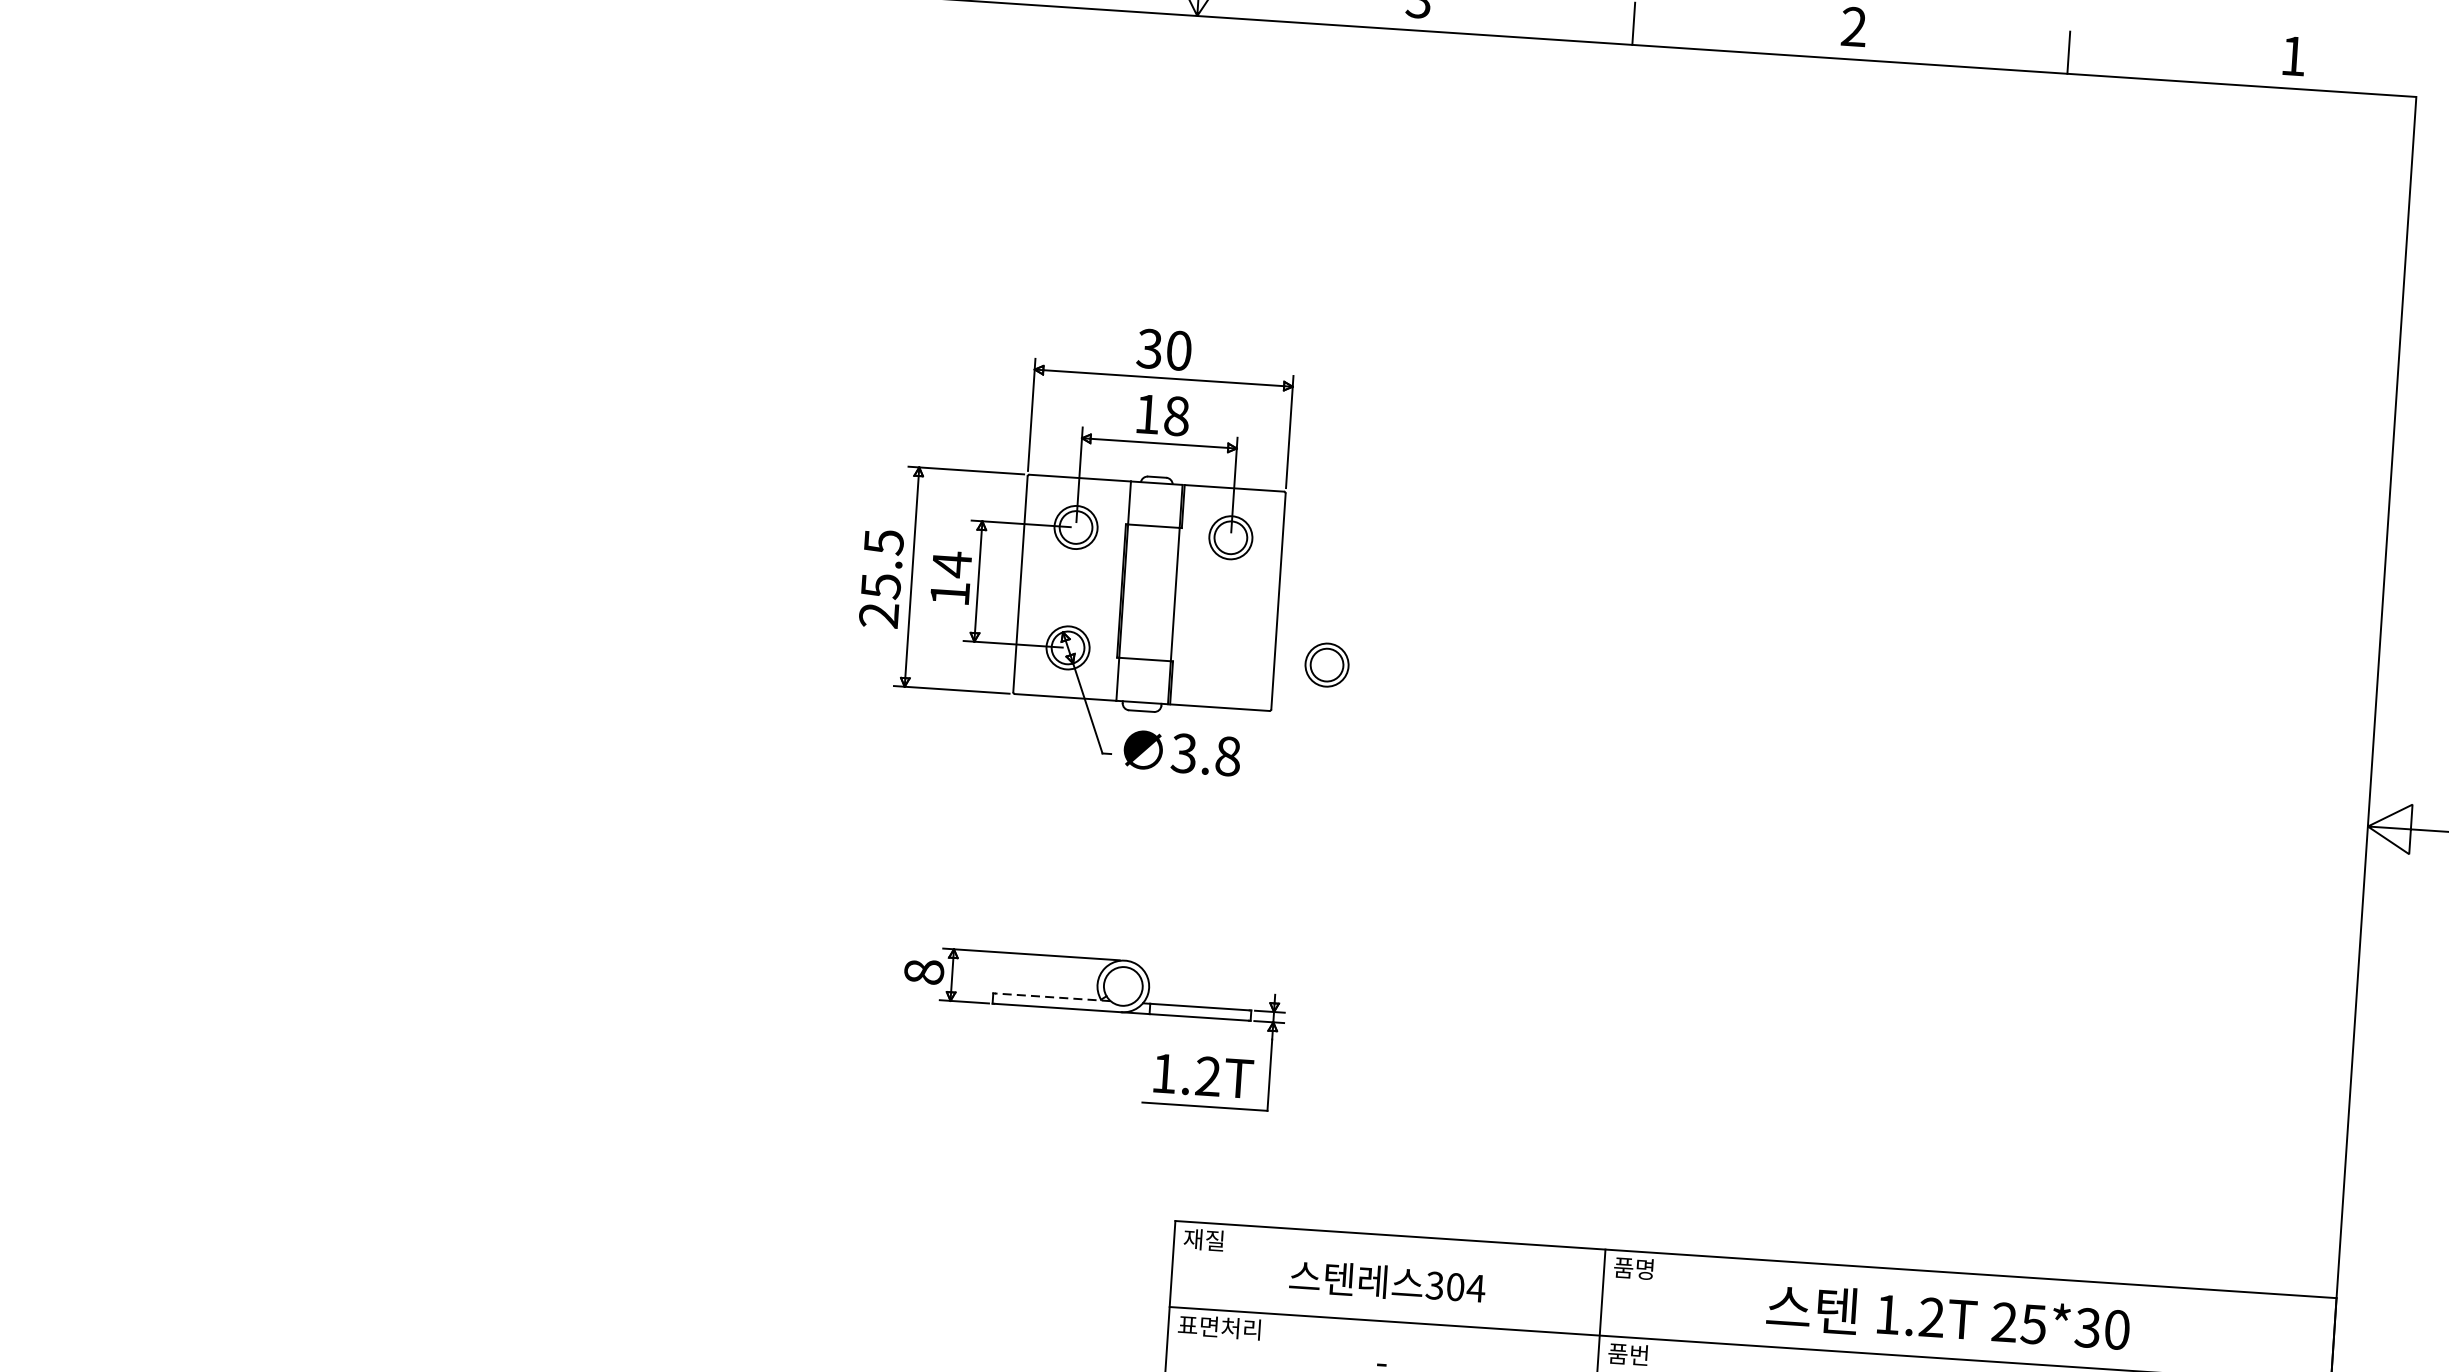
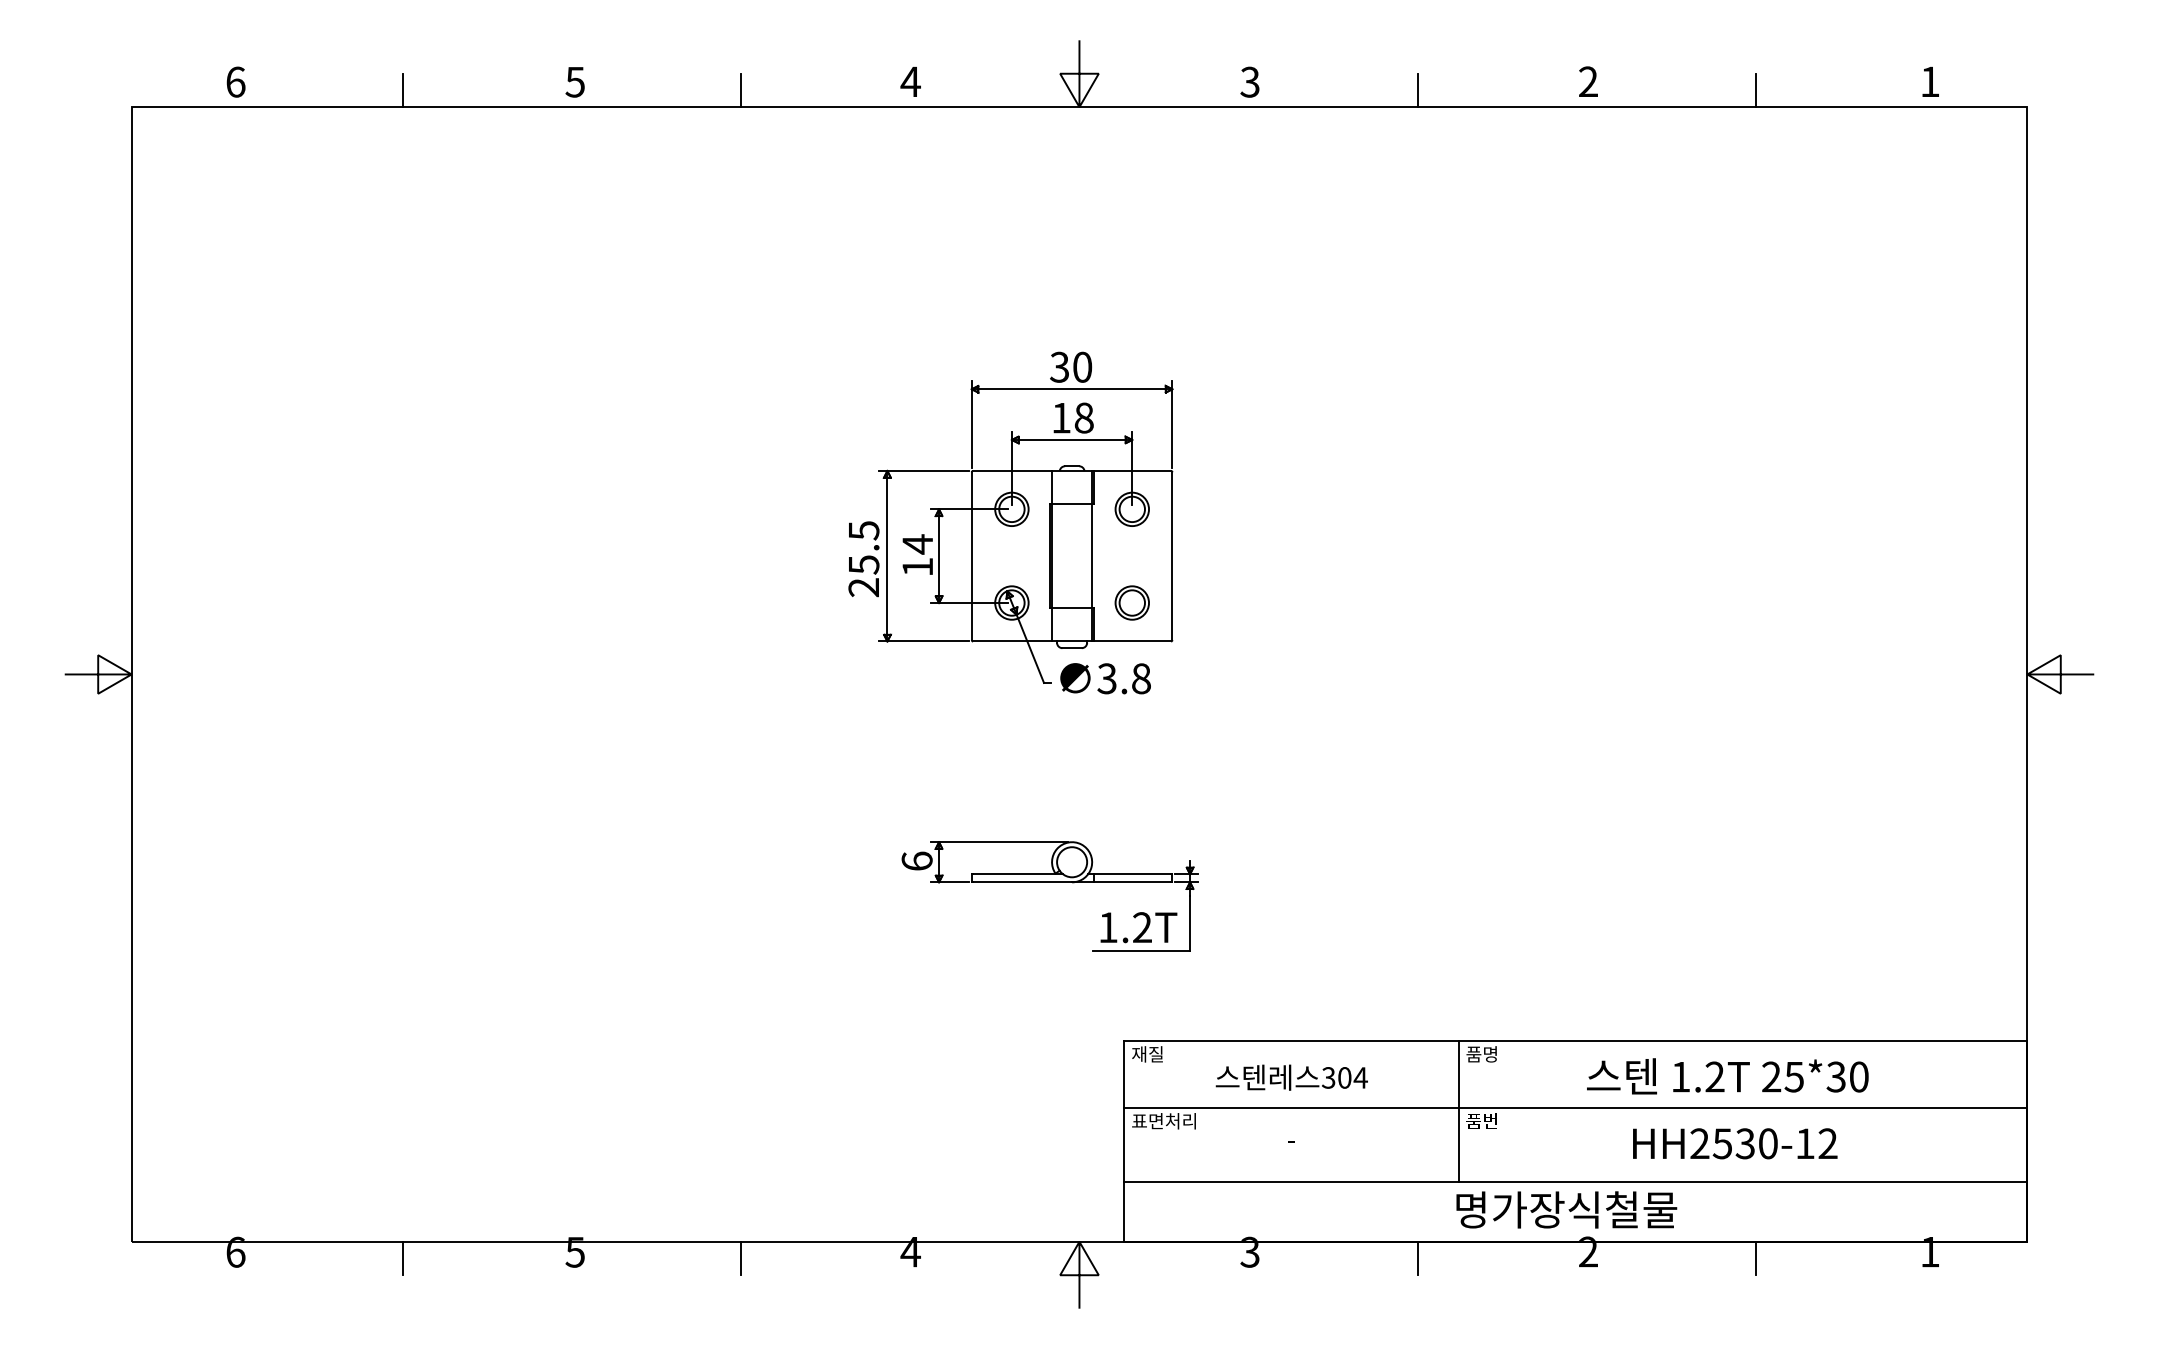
part: (1326, 664) -> (1131, 602), moved
text: (923, 970) -> (916, 860), 8 -> 6
line: (1053, 997) -> (1018, 874), dashed -> solid

